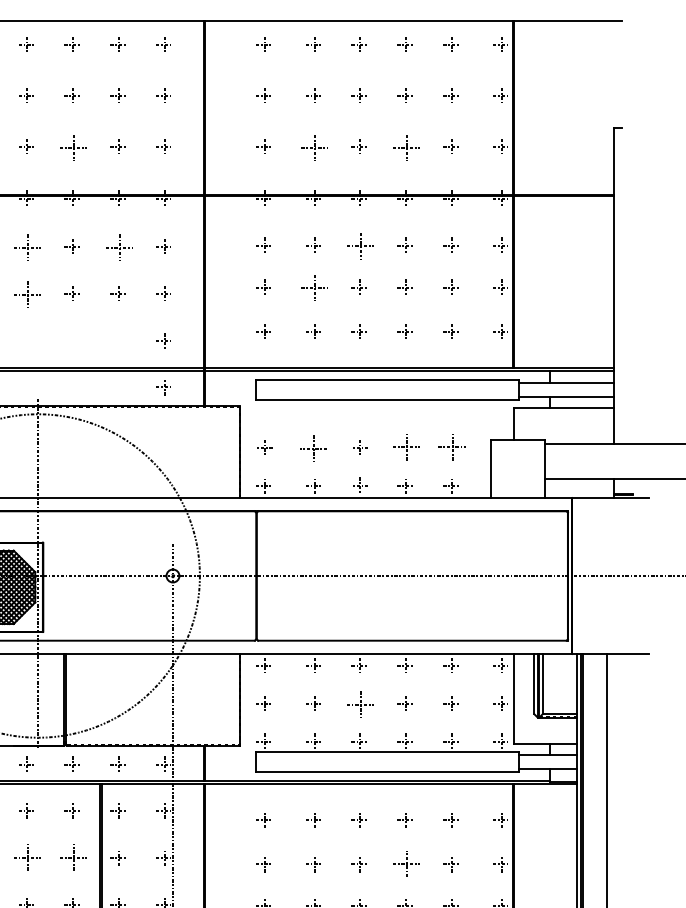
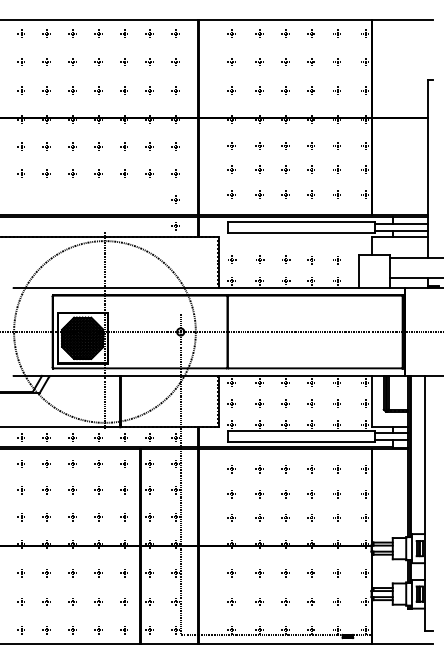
part: (71, 146) -> (123, 90), size x0.62
part: (313, 146) -> (259, 90), size x0.62
part: (403, 146) -> (310, 90), size x0.62
part: (359, 244) -> (285, 145), size x0.62
part: (26, 245) -> (98, 146), size x0.62
part: (117, 245) -> (149, 146), size x0.62
part: (313, 286) -> (259, 169), size x0.62
part: (26, 293) -> (98, 173), size x0.62
part: (314, 447) -> (260, 259), size x0.62
part: (403, 448) -> (310, 260), size x0.62
part: (450, 448) -> (336, 260), size x0.62
part: (359, 703) -> (285, 403), size x0.62
part: (26, 858) -> (98, 490), size x0.62
part: (71, 858) -> (123, 490), size x0.62
part: (403, 865) -> (310, 494), size x0.62

